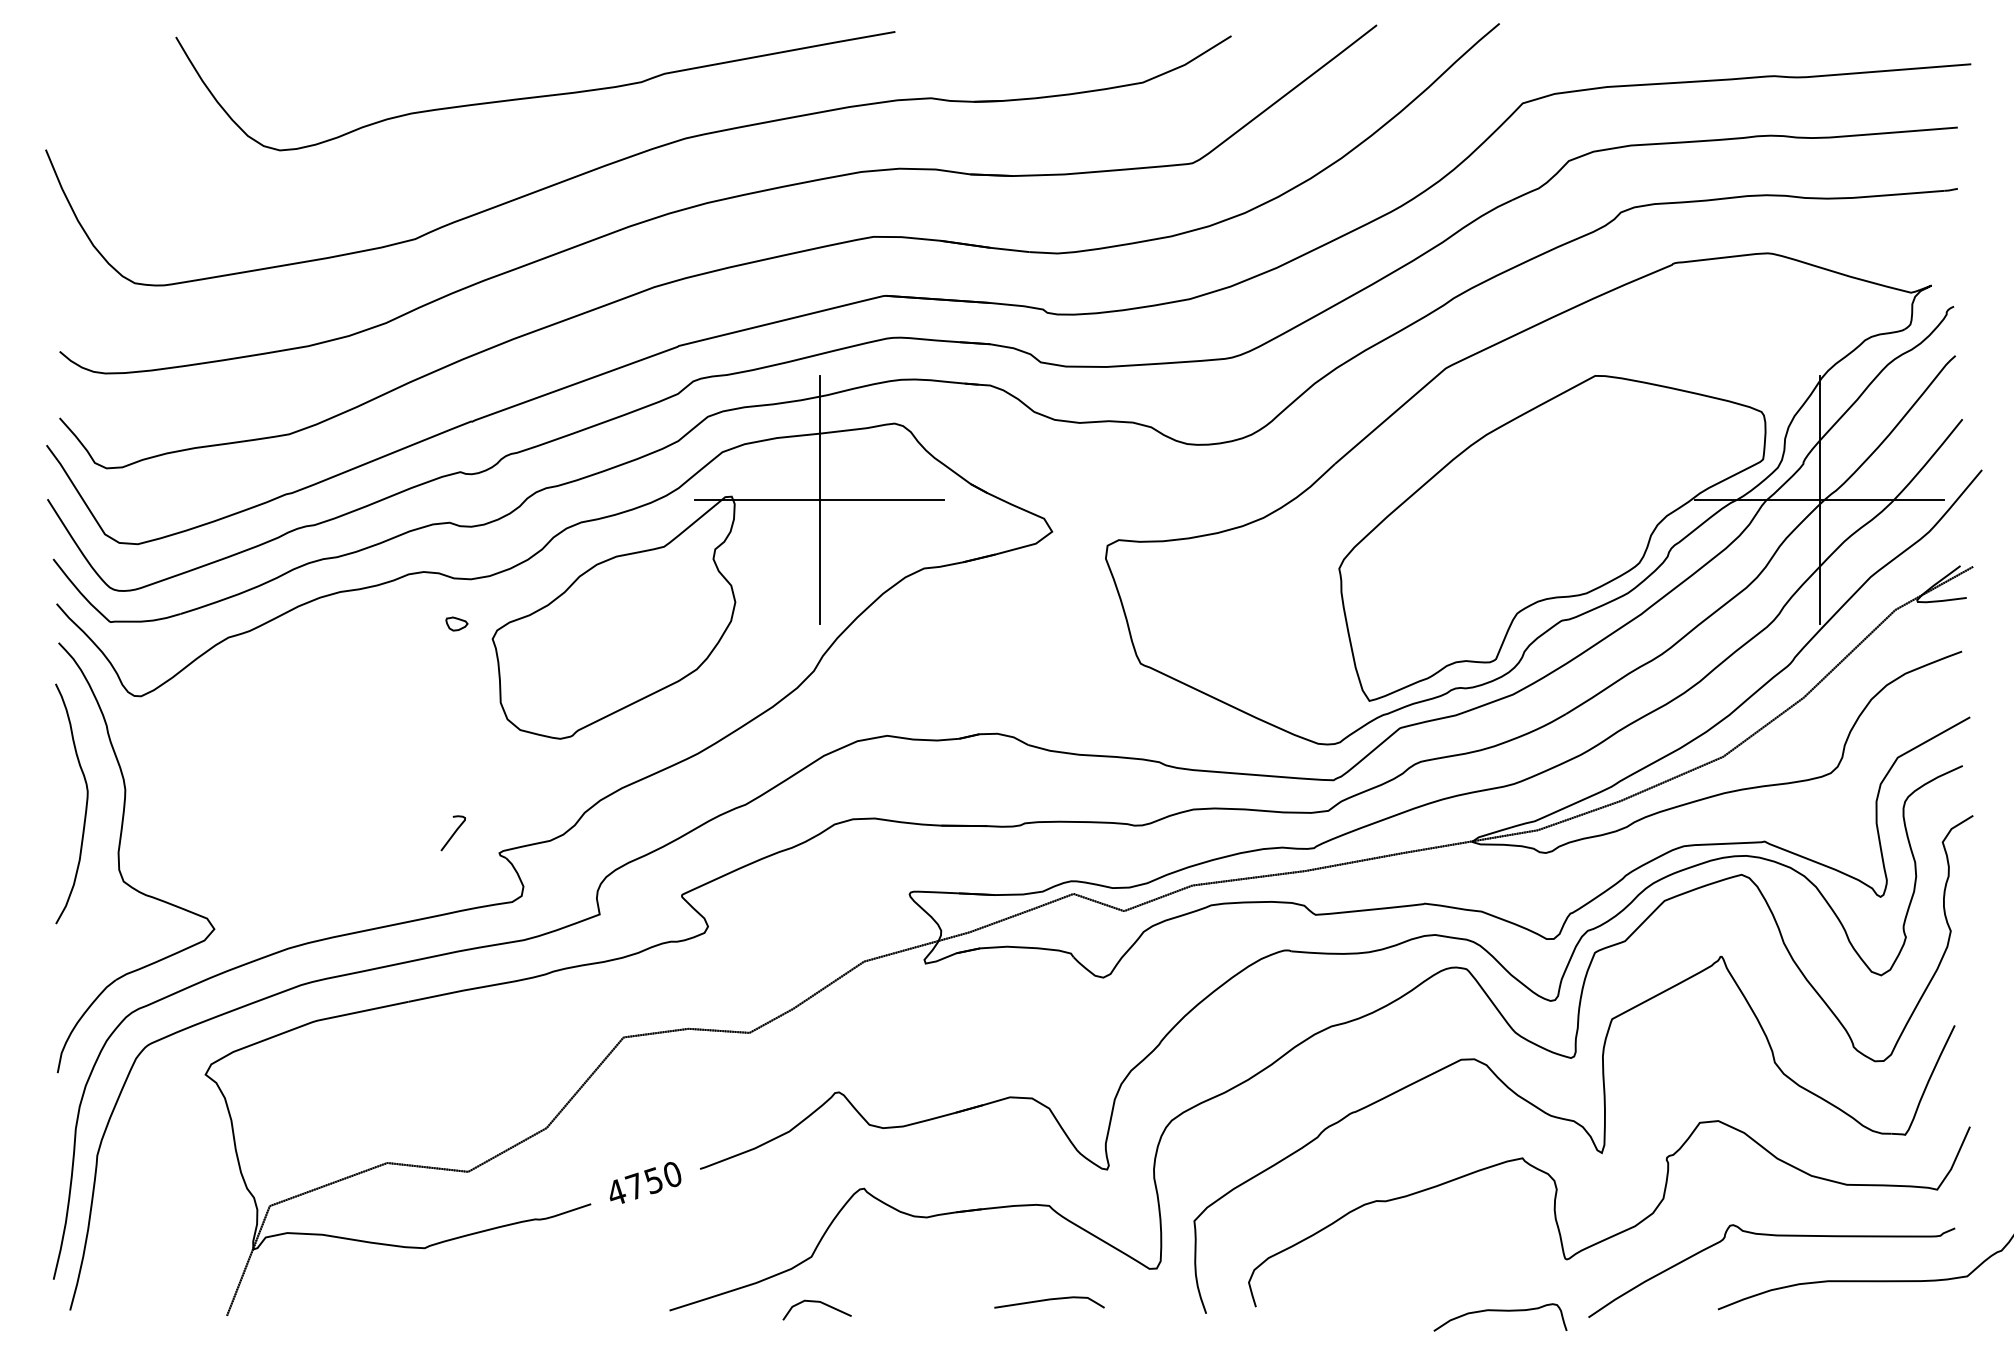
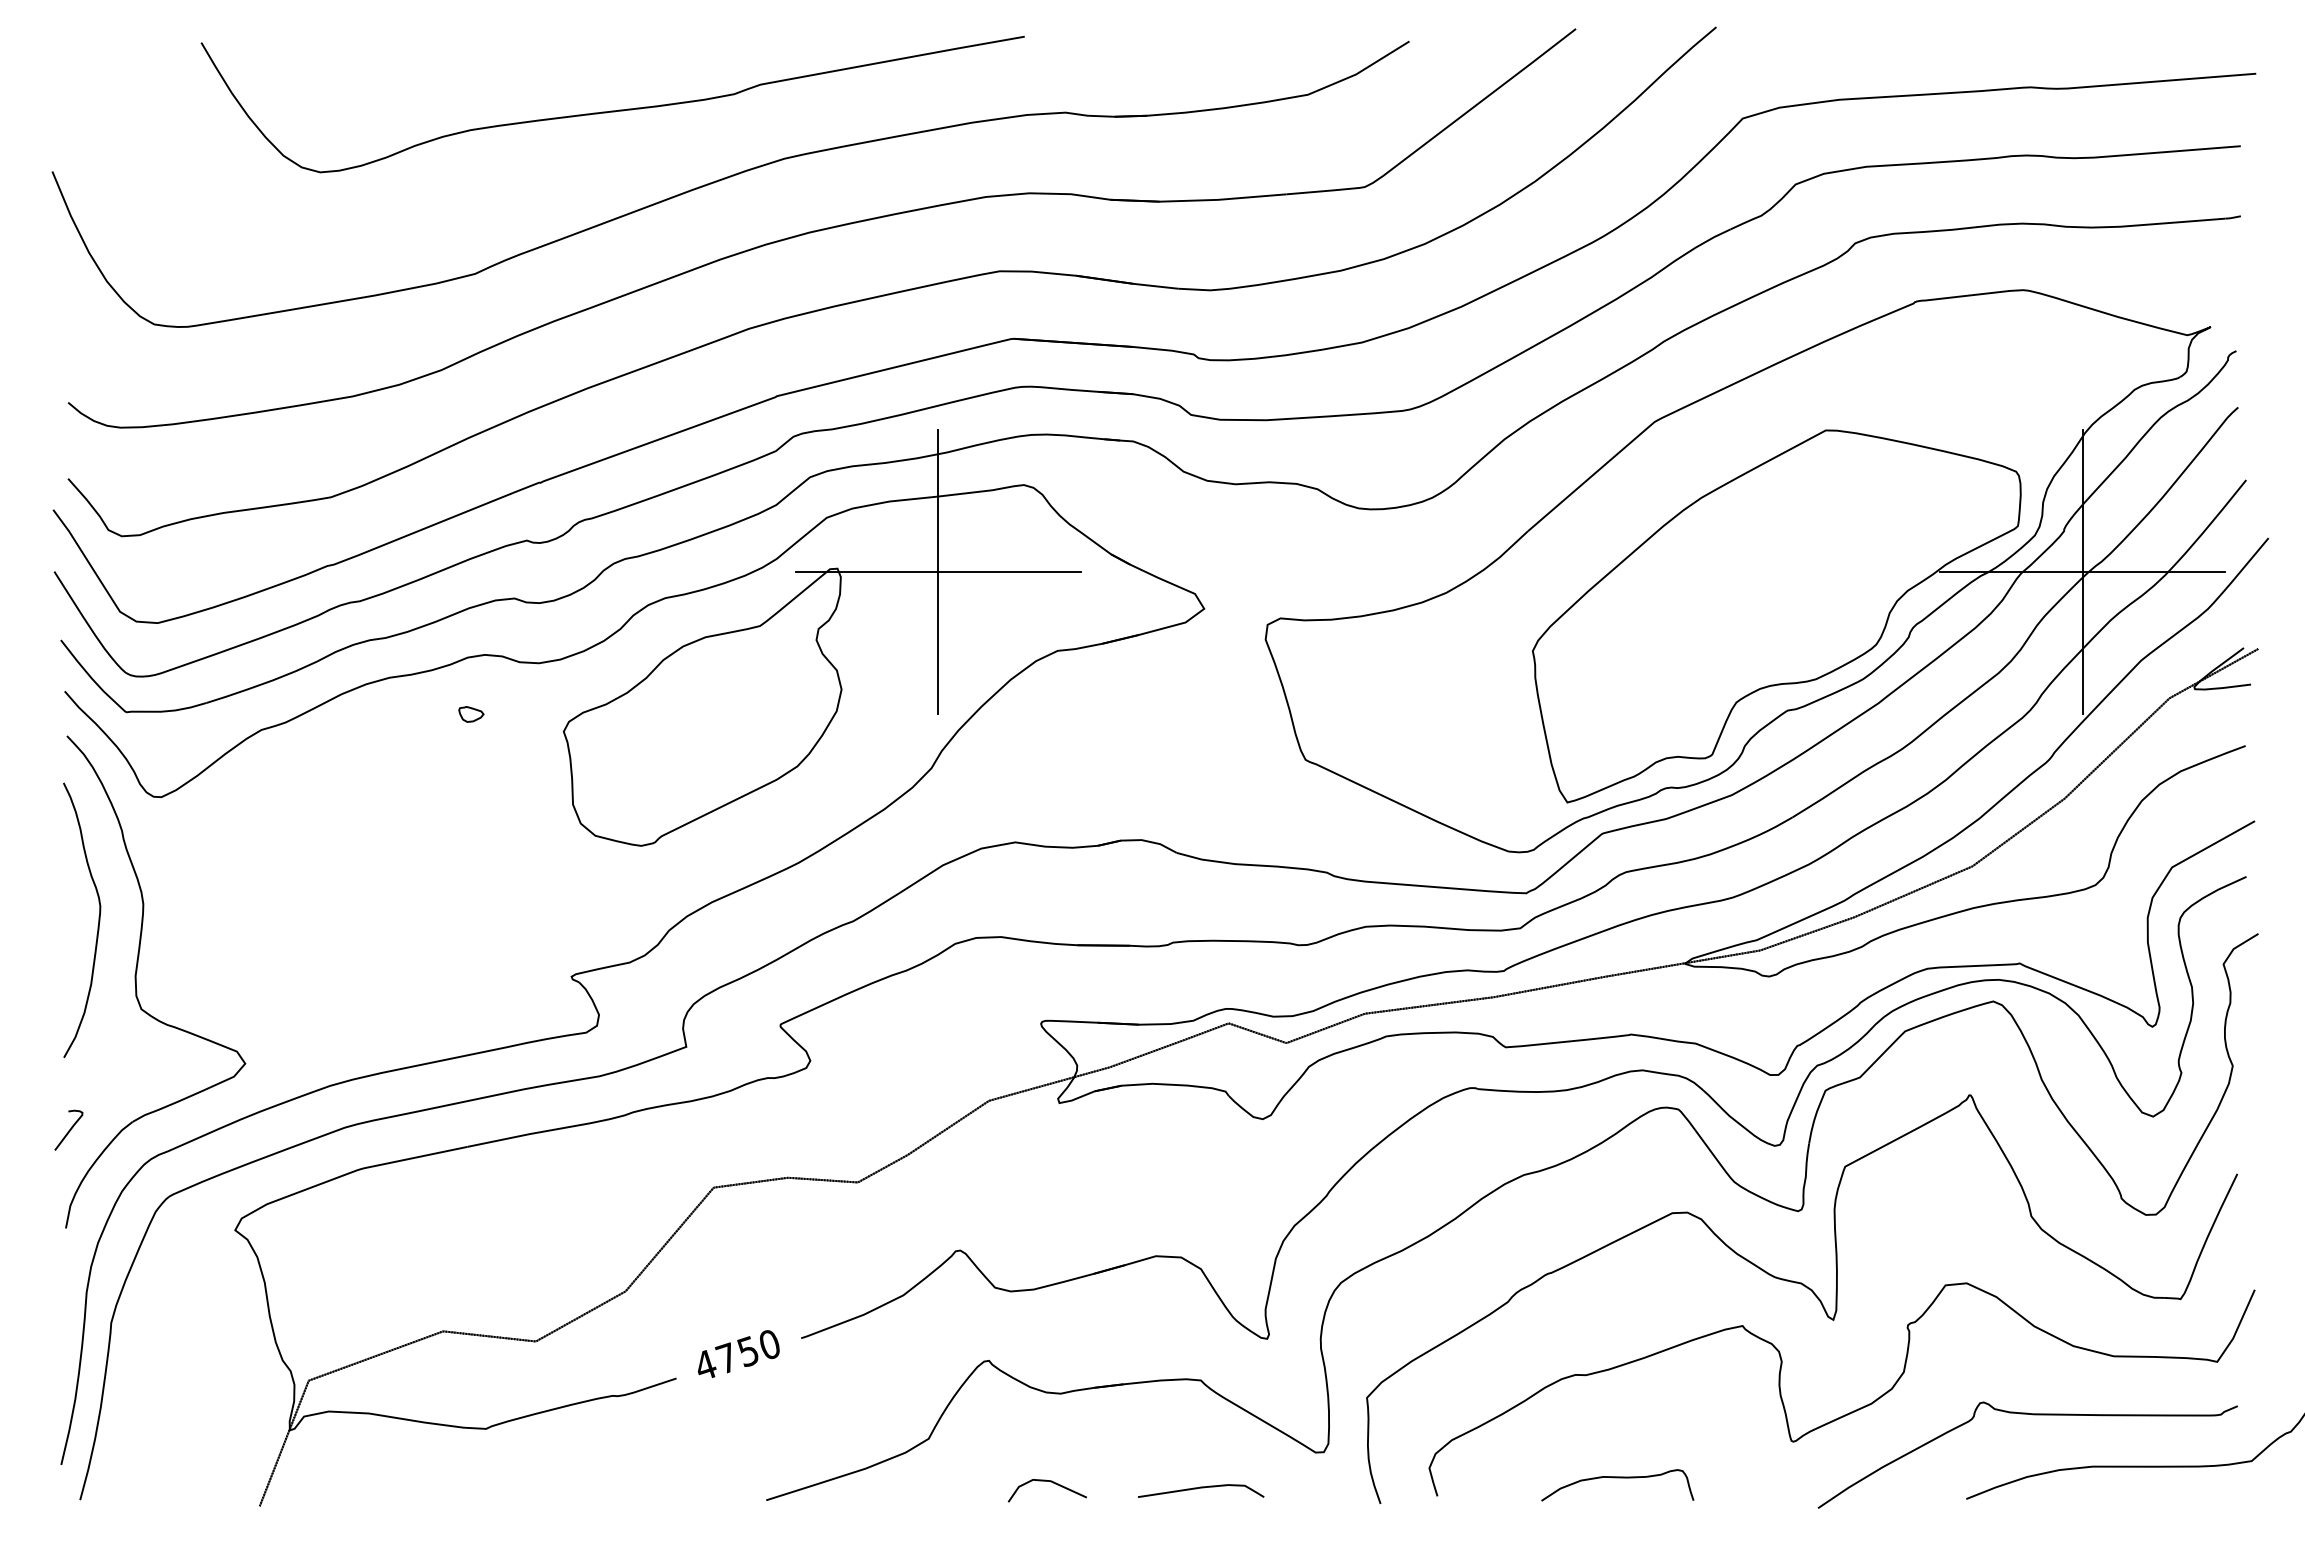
part: (456, 623) -> (470, 713), moved
curve: (453, 833) -> (69, 1130), moved
curve: (816, 1302) -> (1046, 1481), moved
curve: (1500, 1311) -> (1617, 1478), moved

